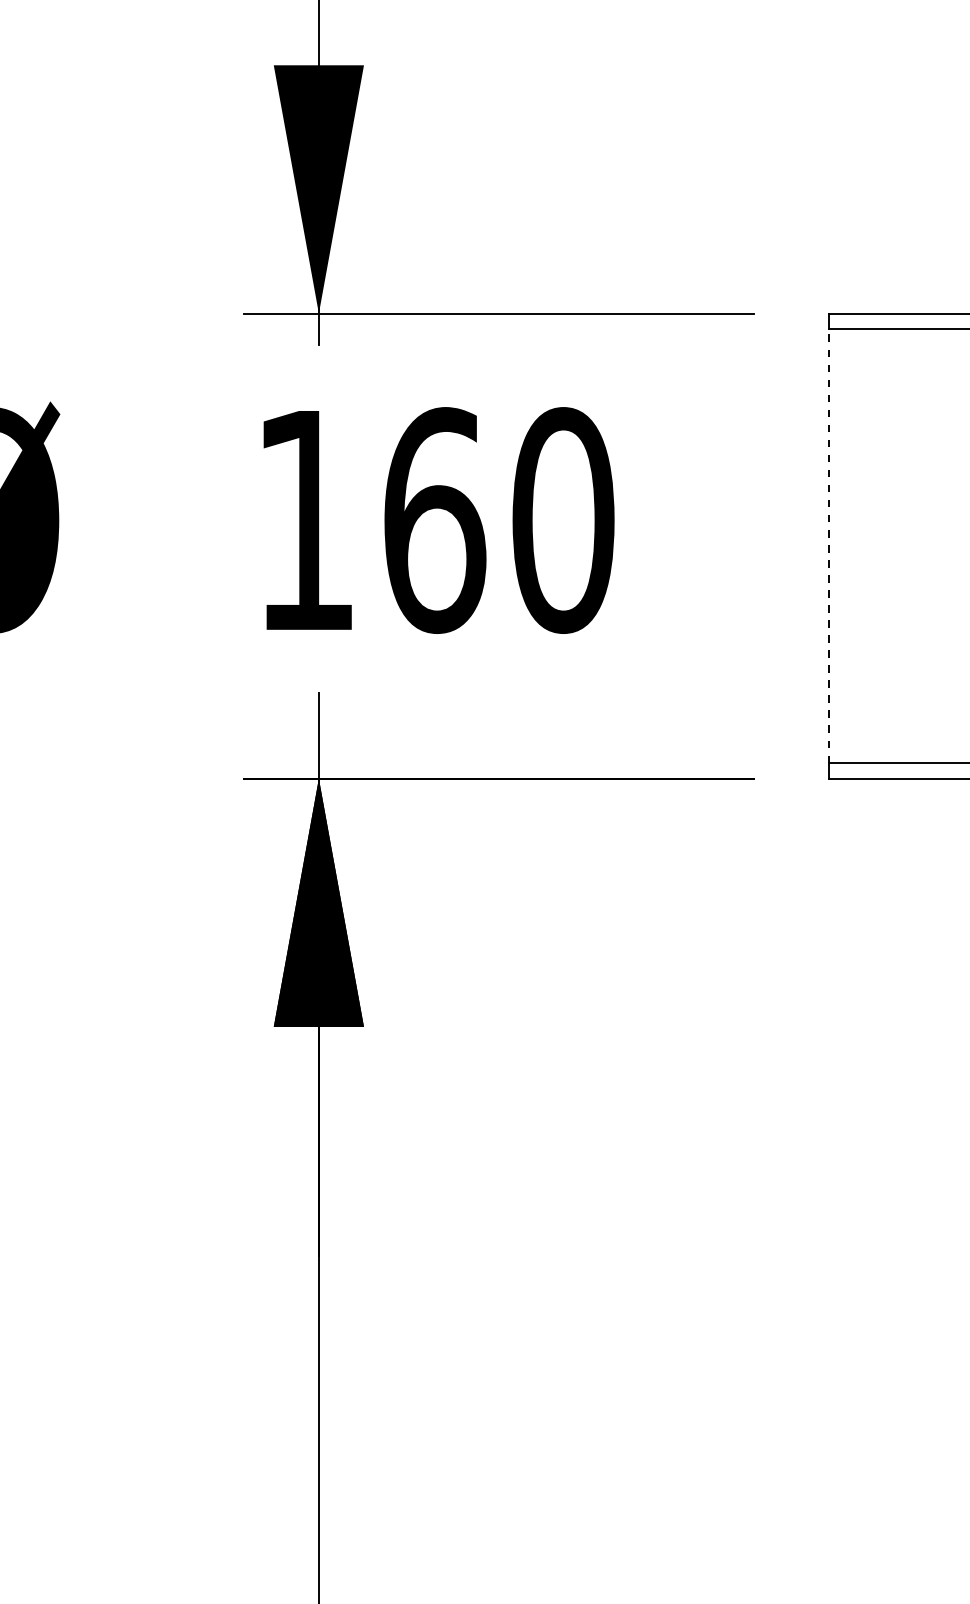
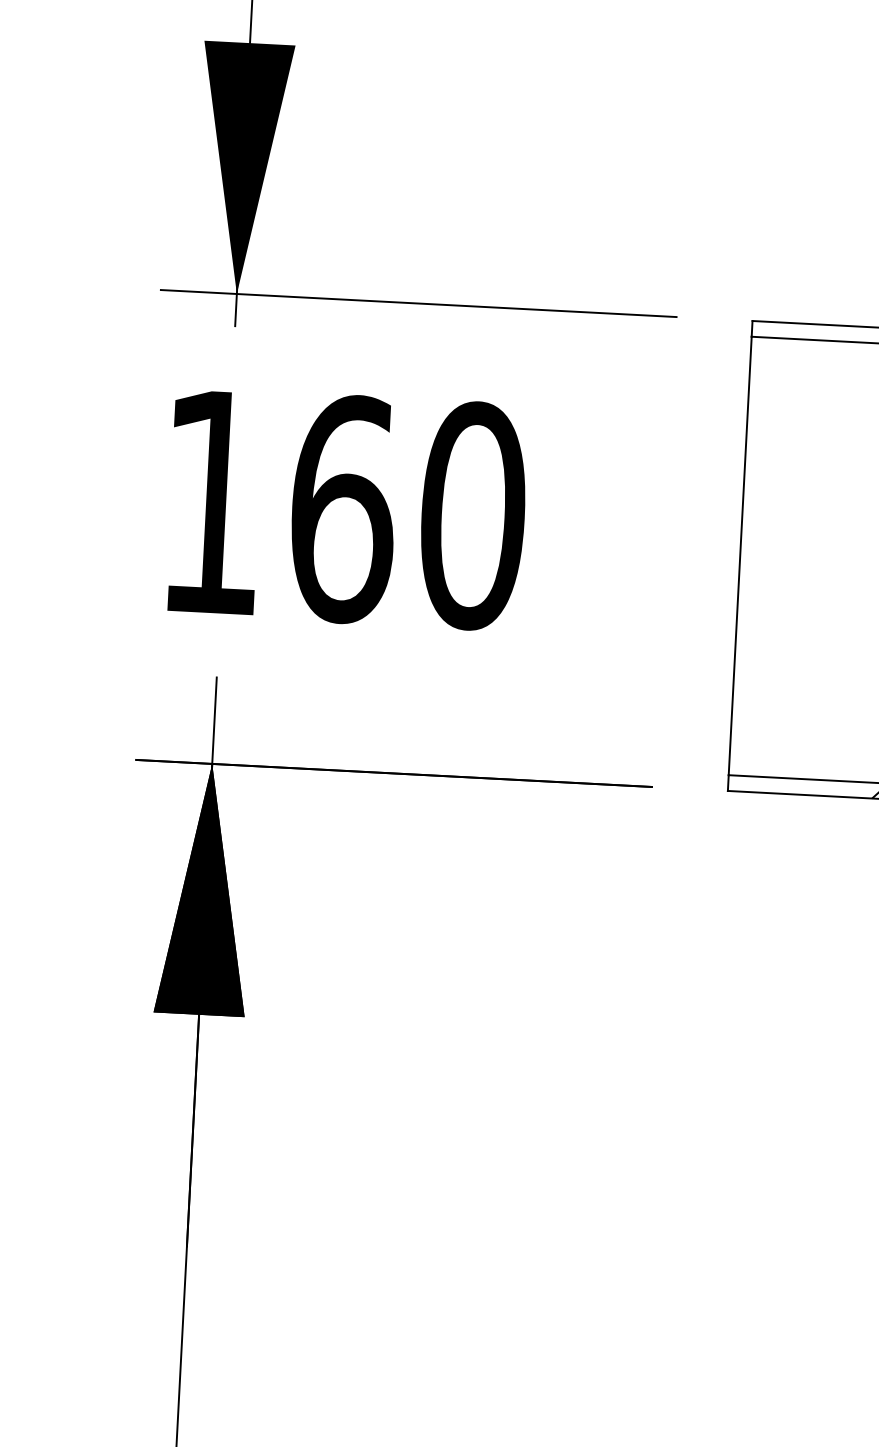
line: (829, 546) -> (740, 556), dashed -> solid

